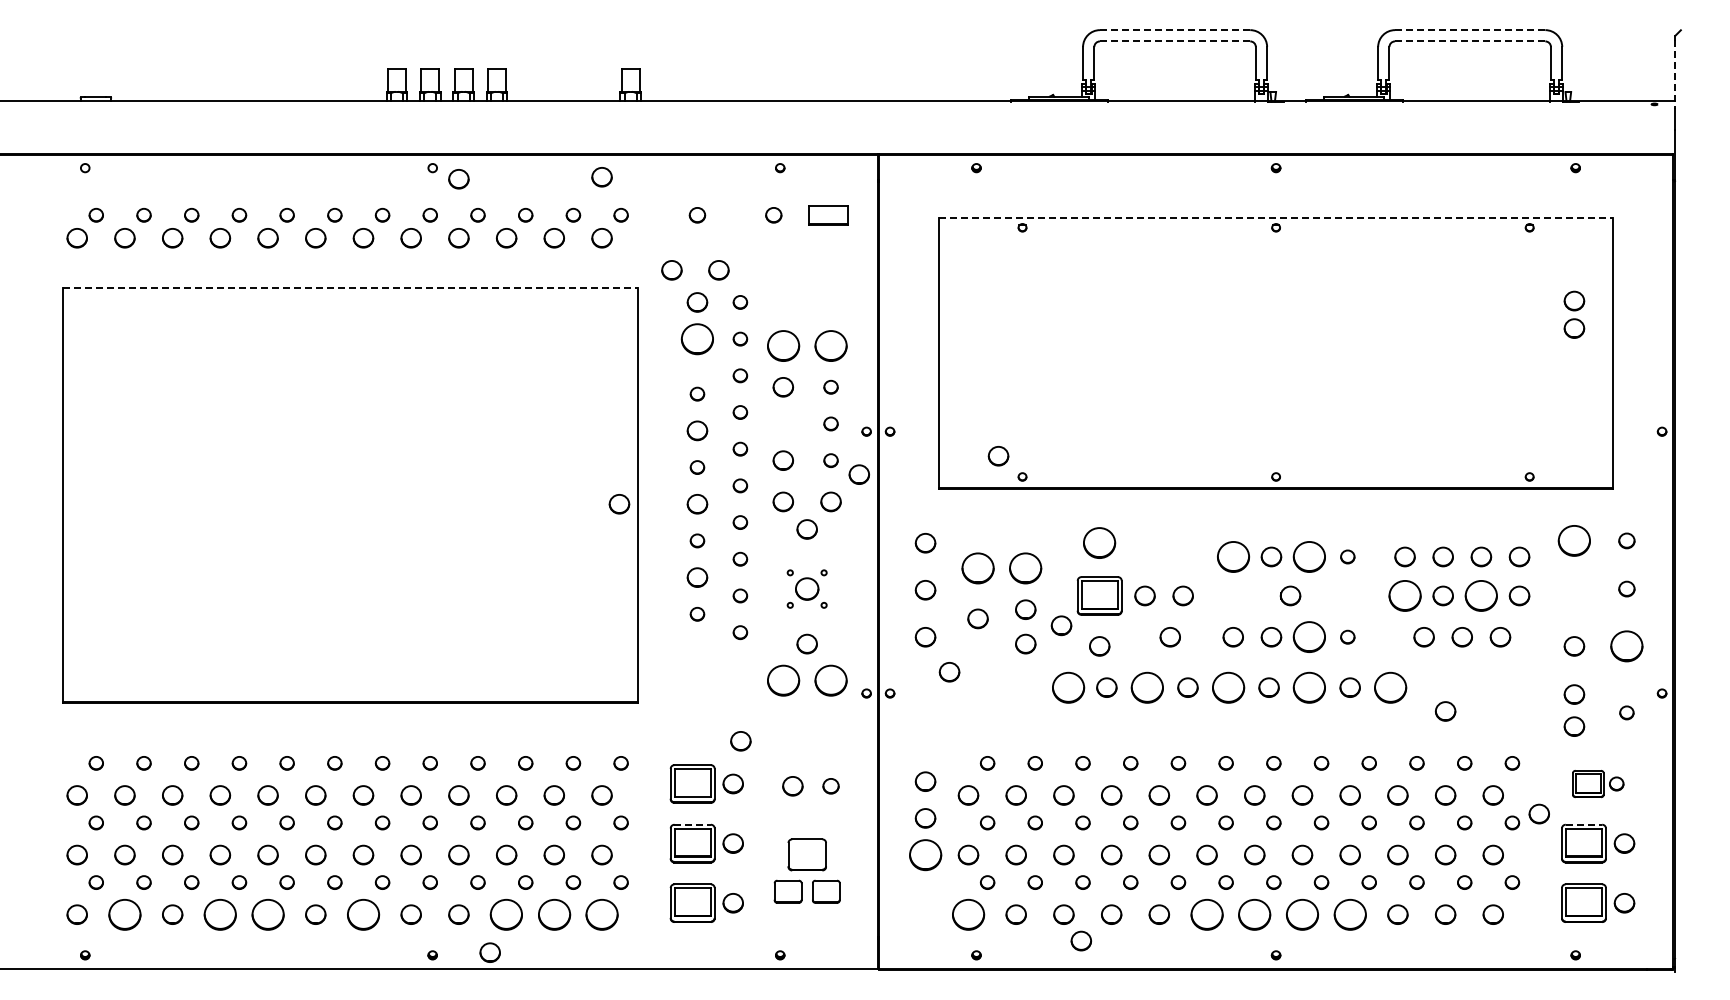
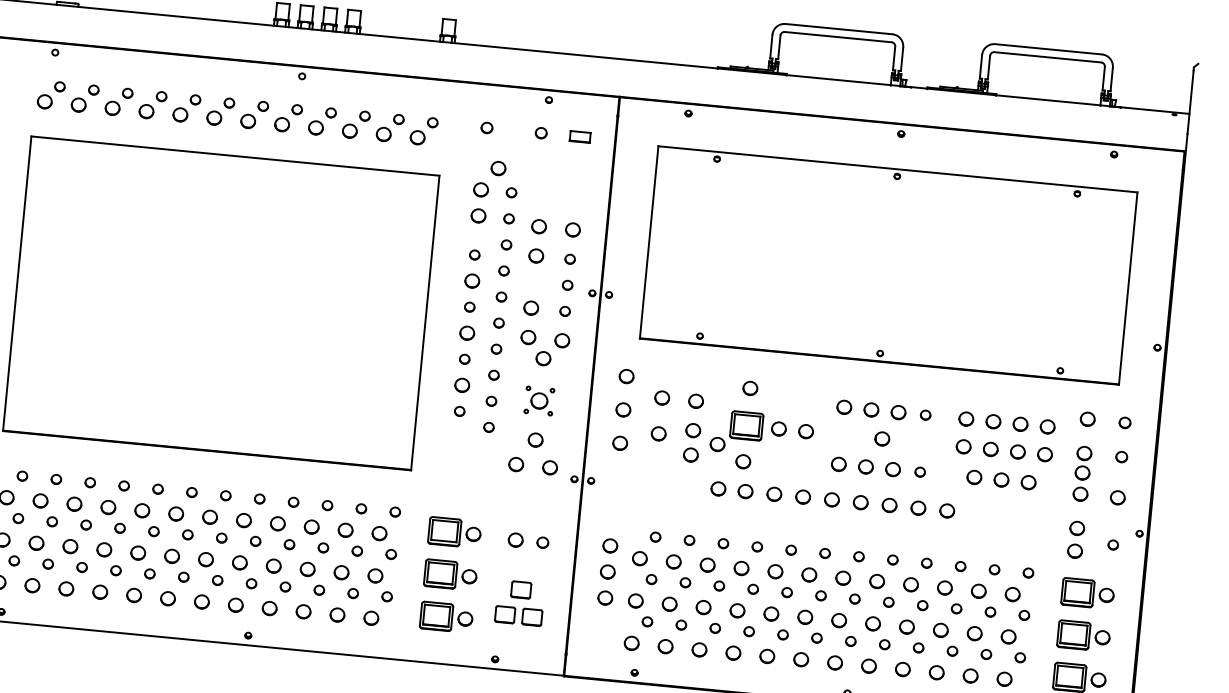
line: (1174, 30) -> (838, 29), dashed -> solid
line: (1469, 30) -> (1048, 49), dashed -> solid
line: (1174, 41) -> (837, 37), dashed -> solid
line: (1469, 41) -> (1047, 57), dashed -> solid
line: (1675, 75) -> (1191, 95), dashed -> solid
part: (601, 177) -> (421, 94), removed
part: (458, 179) -> (319, 86), removed
part: (828, 214) -> (580, 136), size x0.71
line: (1276, 217) -> (898, 169), dashed -> solid
part: (671, 270) -> (464, 165), removed
line: (350, 288) -> (235, 156), dashed -> solid
part: (1574, 314) -> (1083, 463), moved
part: (697, 338) -> (478, 215), size x0.62
part: (782, 345) -> (538, 226), size x0.62
part: (830, 345) -> (572, 229), size x0.62
part: (998, 456) -> (684, 319), removed
part: (858, 474) -> (583, 323), removed
part: (619, 504) -> (411, 328), removed
part: (1574, 540) -> (1087, 419), size x0.62
part: (1099, 543) -> (750, 388), size x0.62
part: (1232, 556) -> (843, 406), size x0.62
part: (1309, 556) -> (898, 412), size x0.62
part: (977, 568) -> (661, 398), size x0.62
part: (1025, 568) -> (695, 401), size x0.62
part: (1404, 595) -> (963, 446), size x0.62
part: (1481, 595) -> (1018, 451), size x0.62
part: (1169, 637) -> (793, 460), removed
part: (1309, 637) -> (892, 469), size x0.62
part: (1626, 646) -> (1117, 497), size x0.62
part: (949, 672) -> (634, 470), removed
part: (782, 680) -> (515, 464), size x0.62
part: (830, 680) -> (549, 467), size x0.62
part: (1068, 687) -> (718, 488), size x0.62
part: (1147, 687) -> (774, 494), size x0.62
part: (1228, 687) -> (831, 499), size x0.62
part: (1309, 687) -> (889, 505), size x0.62
part: (1390, 687) -> (947, 510), size x0.62
part: (1445, 711) -> (984, 531), removed
part: (740, 741) -> (481, 504), removed
part: (1598, 783) -> (1088, 593), size x1.43
part: (1538, 813) -> (1043, 610), removed
line: (693, 824) -> (442, 560), dashed -> solid
line: (1584, 824) -> (1075, 621), dashed -> solid
part: (925, 854) -> (605, 597), size x0.62
part: (806, 855) -> (520, 590), size x0.71
part: (124, 914) -> (32, 585), size x0.62
part: (220, 914) -> (100, 592), size x0.62
part: (267, 914) -> (133, 595), size x0.62
part: (363, 914) -> (201, 601), size x0.62
part: (506, 914) -> (303, 611), size x0.62
part: (553, 914) -> (336, 614), size x0.62
part: (601, 914) -> (371, 618), size x0.62
part: (968, 914) -> (631, 643), size x0.62
part: (1206, 914) -> (800, 659), size x0.62
part: (1254, 914) -> (834, 662), size x0.62
part: (1302, 914) -> (869, 666), size x0.62
part: (1349, 914) -> (902, 669), size x0.62
part: (1081, 940) -> (710, 669), removed
part: (489, 952) -> (288, 637), removed

